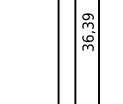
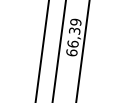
text: (87, 47) -> (71, 52), 36,39 -> 66,39

